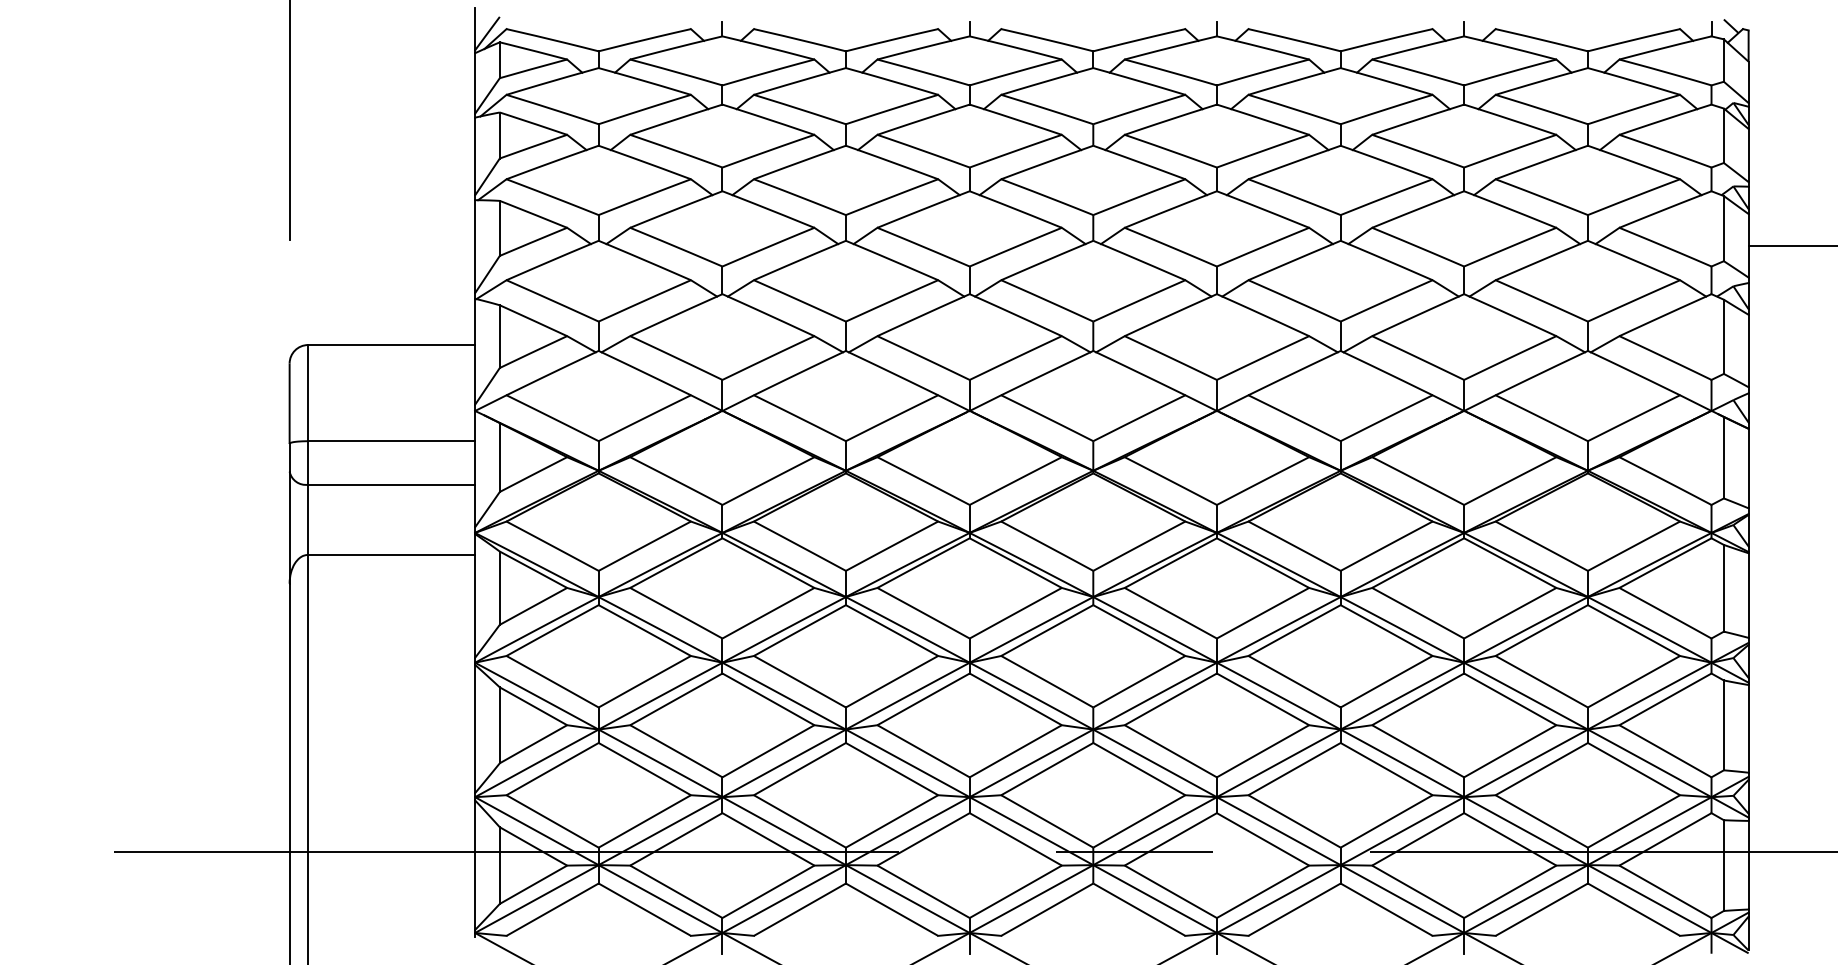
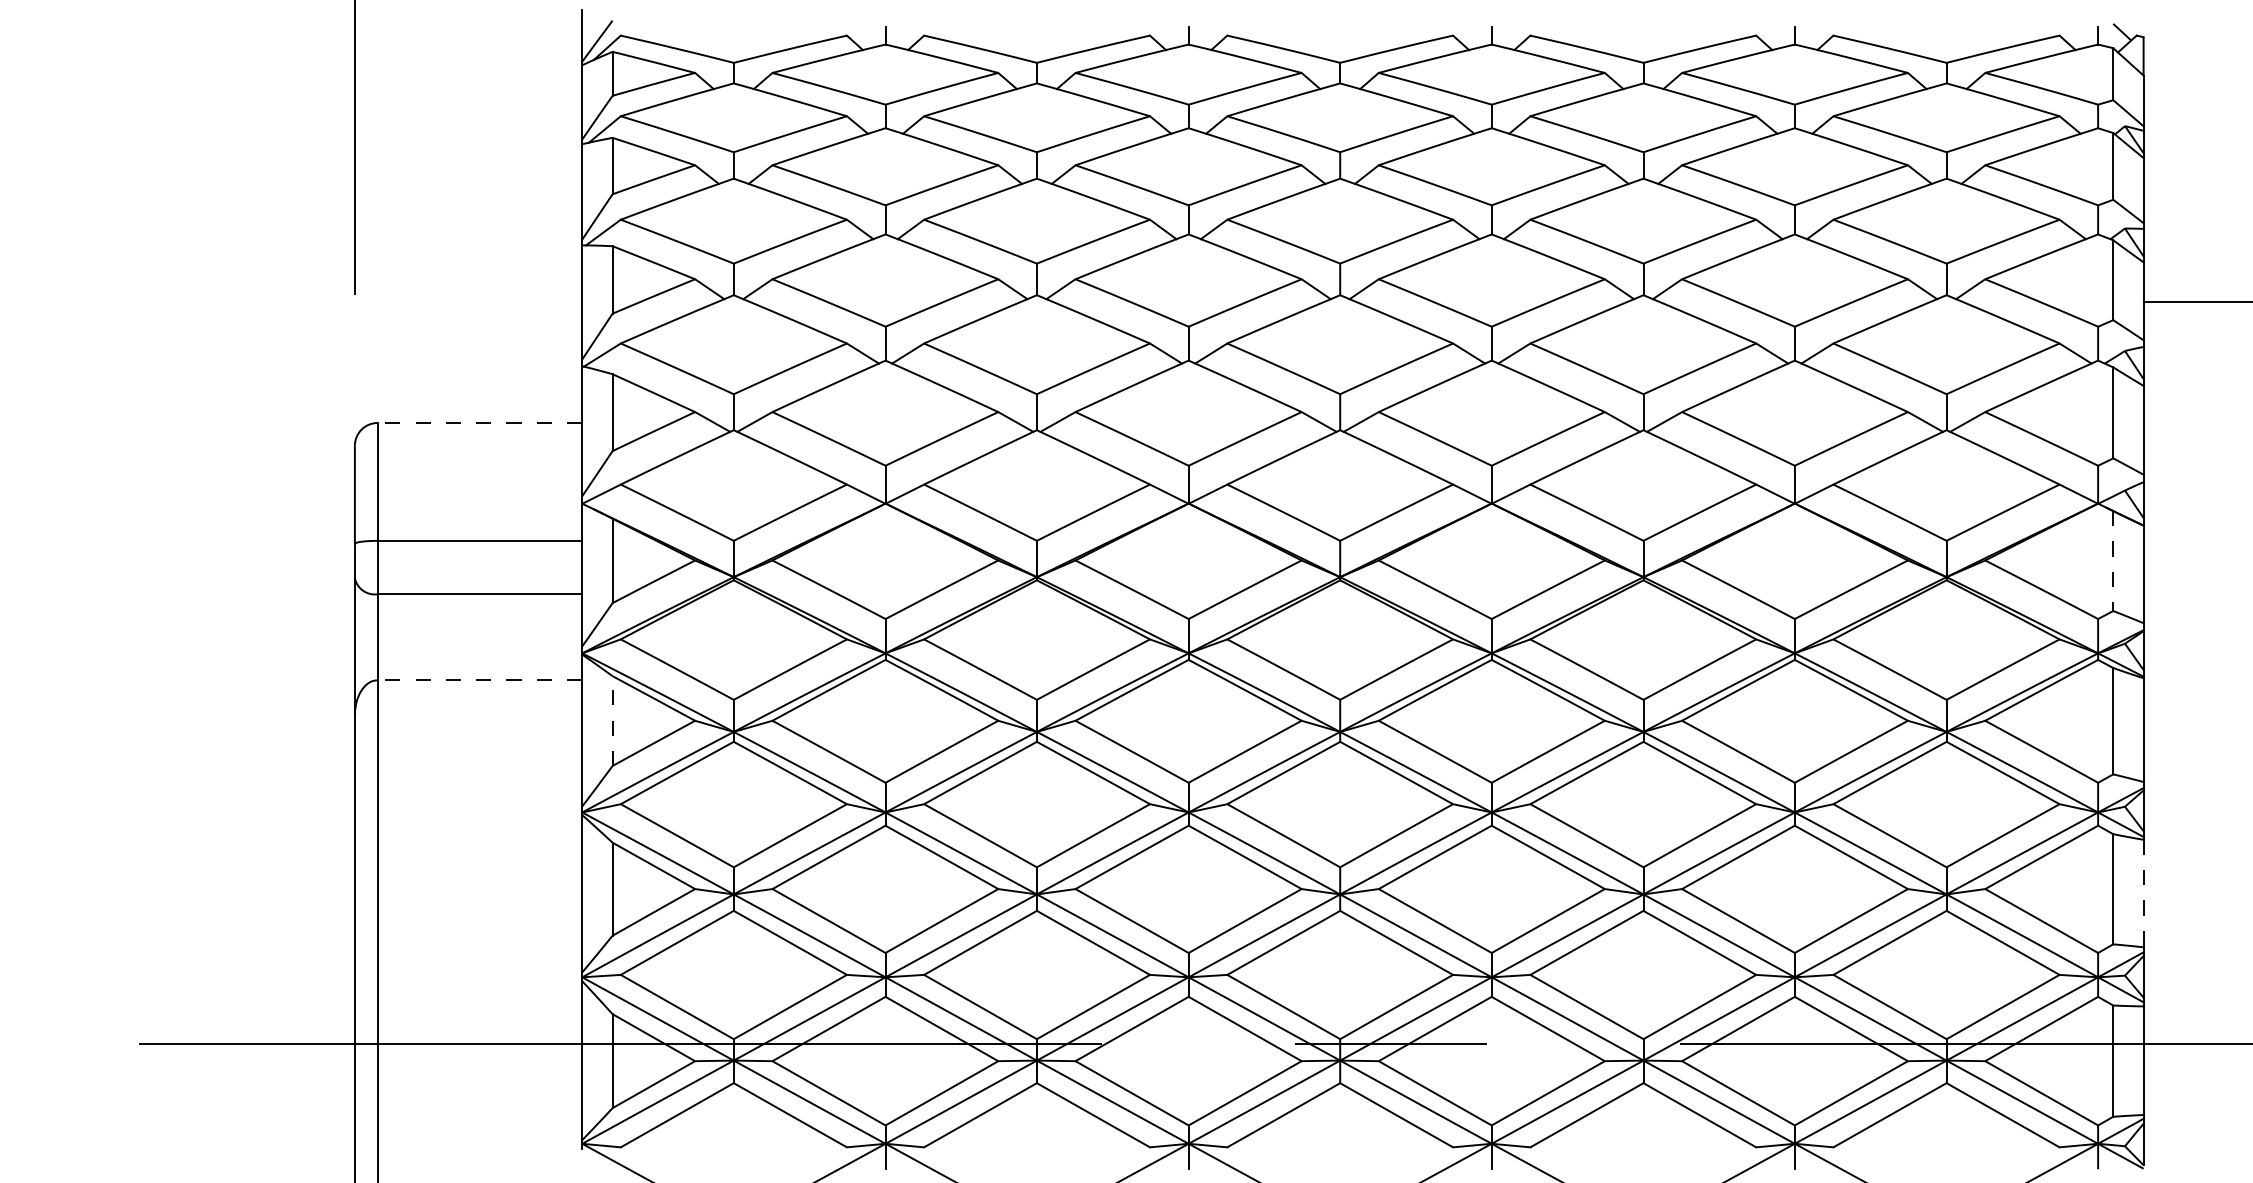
line: (391, 345) -> (479, 423), solid -> dashed
line: (1723, 457) -> (2112, 560), solid -> dashed
line: (391, 554) -> (479, 679), solid -> dashed
line: (499, 588) -> (612, 721), solid -> dashed
line: (1748, 728) -> (2143, 893), solid -> dashed

